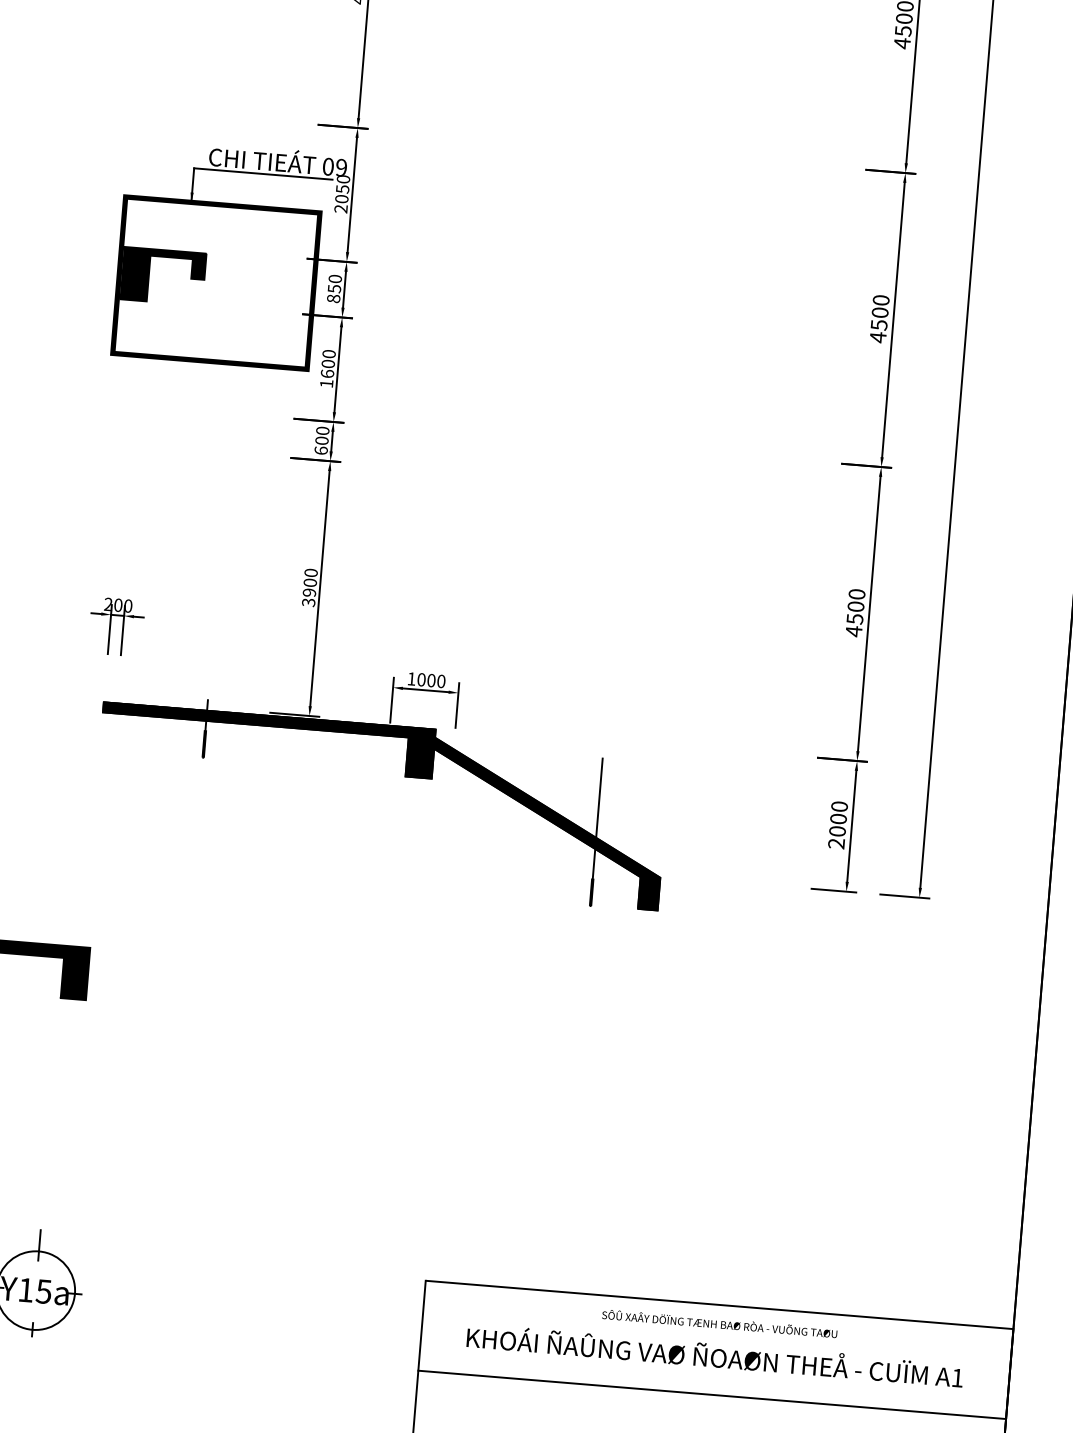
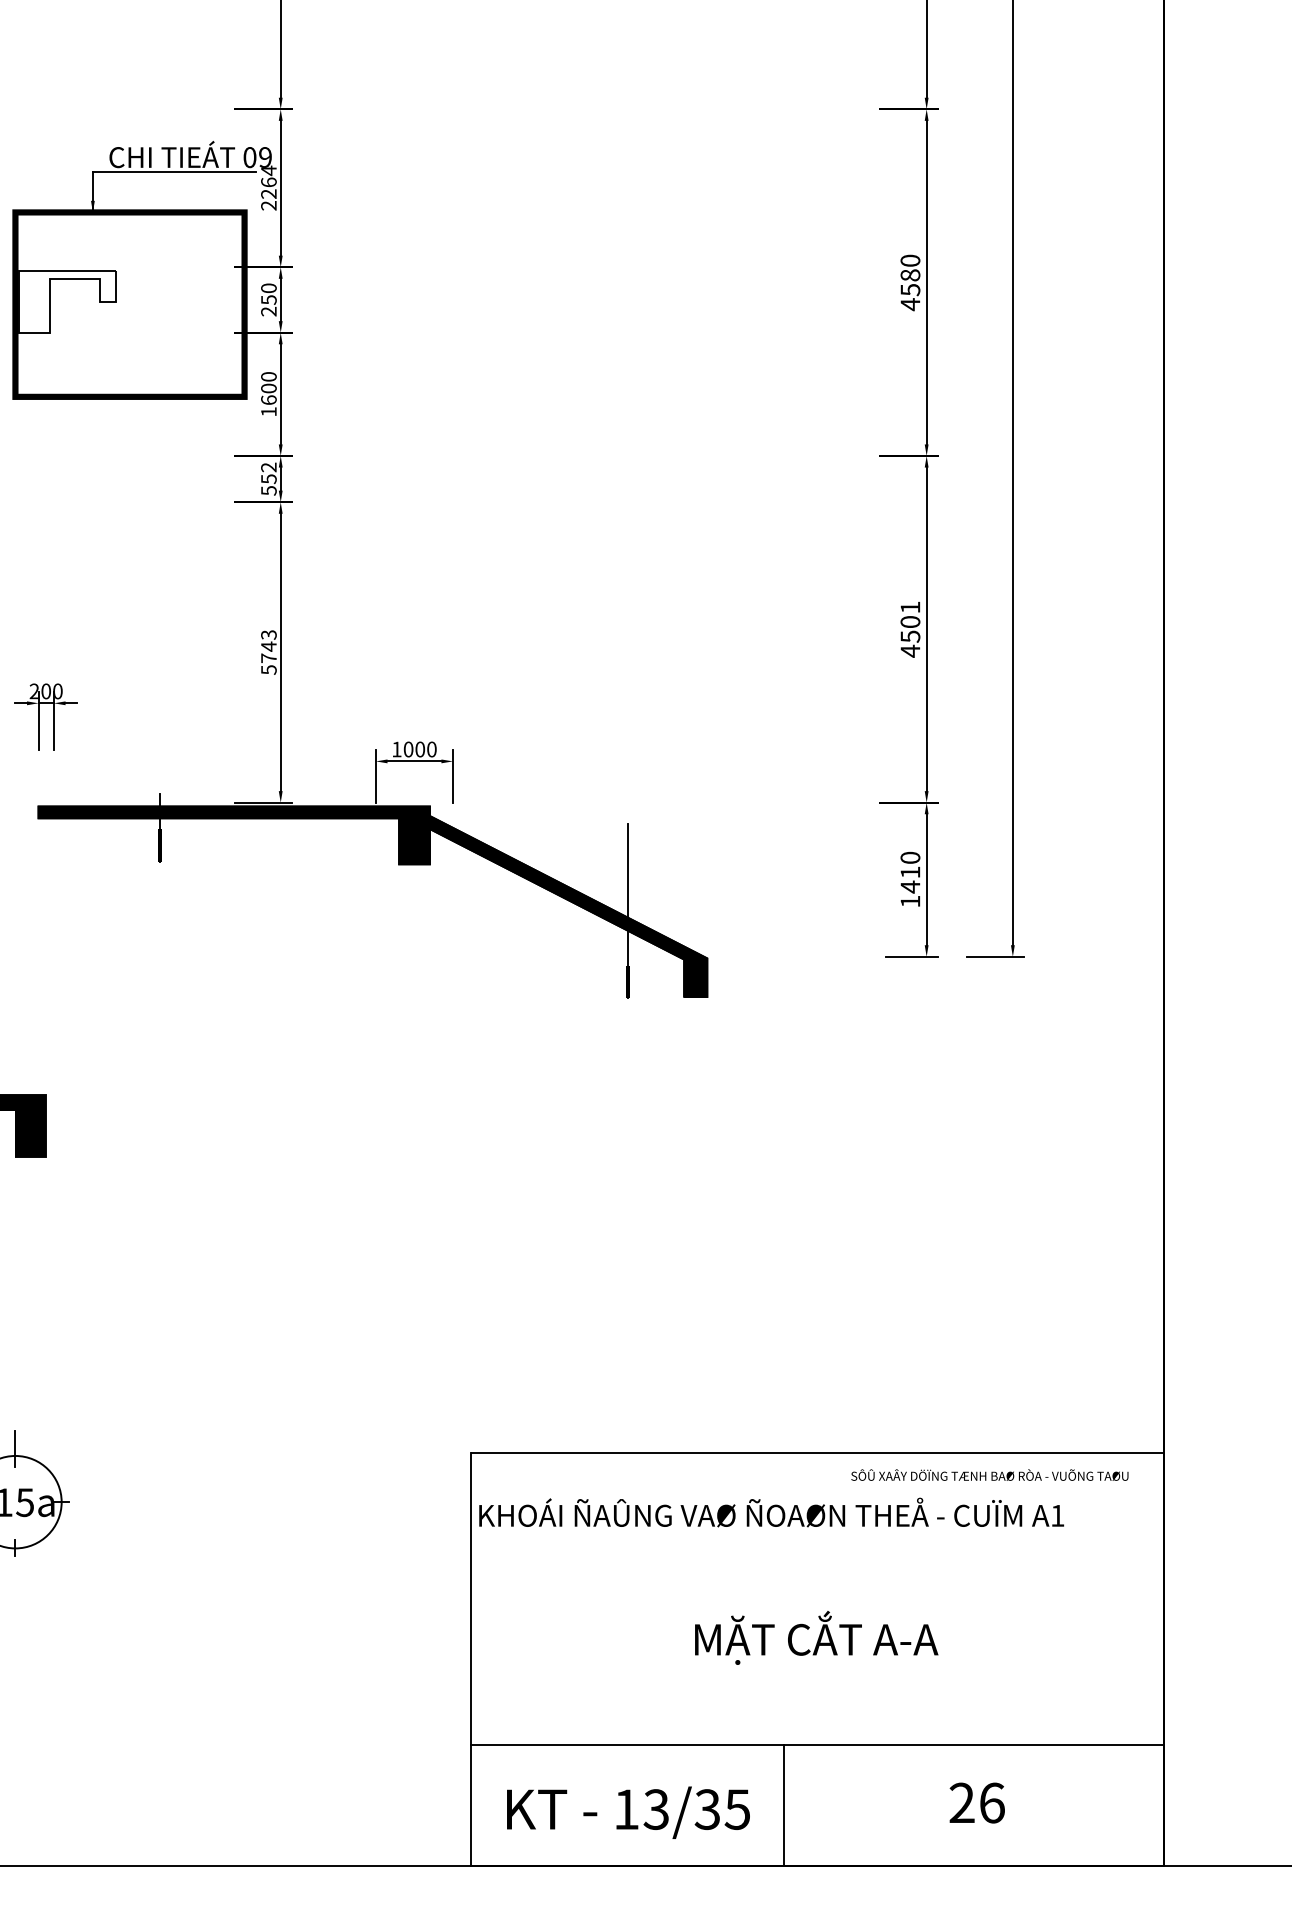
text: (342, 188) -> (268, 181), 2050 -> 2264
fill: (163, 276) -> (67, 301), removed
text: (333, 298) -> (268, 311), 850 -> 250
text: (880, 312) -> (910, 275), 4500 -> 4580
text: (321, 440) -> (268, 478), 600 -> 552
text: (309, 587) -> (268, 652), 3900 -> 5743
text: (857, 594) -> (910, 607), 4500 -> 4501
text: (837, 830) -> (910, 886), 2000 -> 1410
text: (719, 1323) -> (989, 1474), moved
text: (715, 1355) -> (771, 1512), moved
line: (711, 1395) -> (817, 1559), removed

